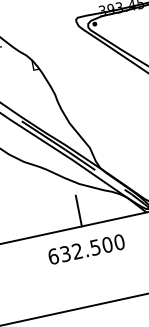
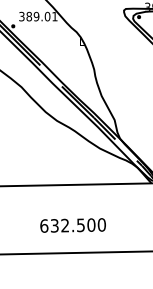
line: (78, 210) -> (94, 170), removed
text: (85, 249) -> (72, 225), moved

